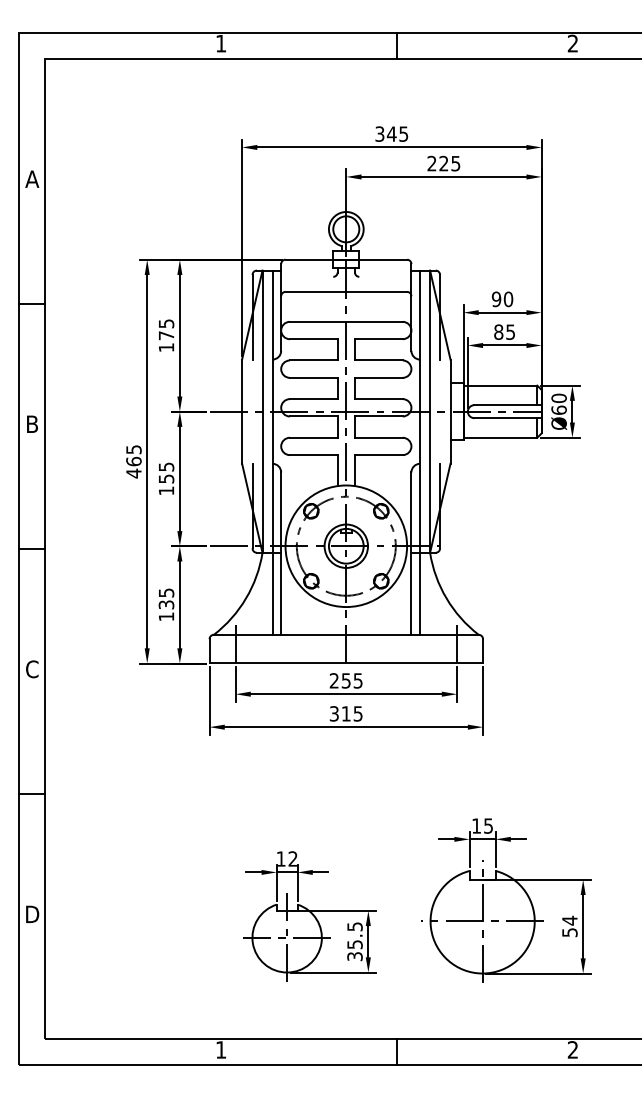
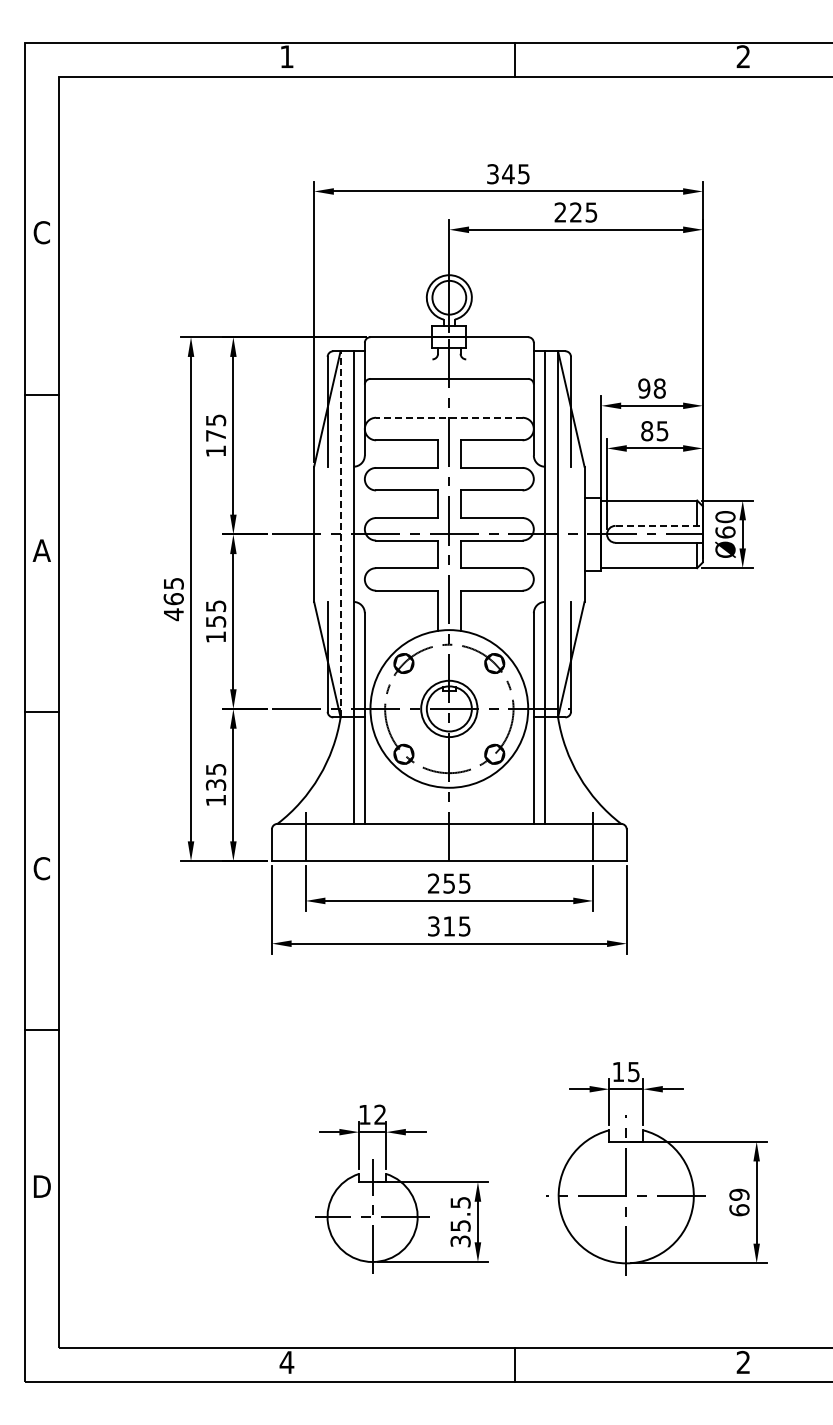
text: (31, 179) -> (41, 232), A -> C
text: (508, 299) -> (659, 388), 90 -> 98
line: (345, 321) -> (448, 417), solid -> dashed
line: (508, 404) -> (659, 525), solid -> dashed
line: (262, 411) -> (340, 533), solid -> dashed
text: (31, 424) -> (41, 550), B -> A
text: (569, 926) -> (739, 1202), 54 -> 69
text: (220, 1049) -> (286, 1362), 1 -> 4

